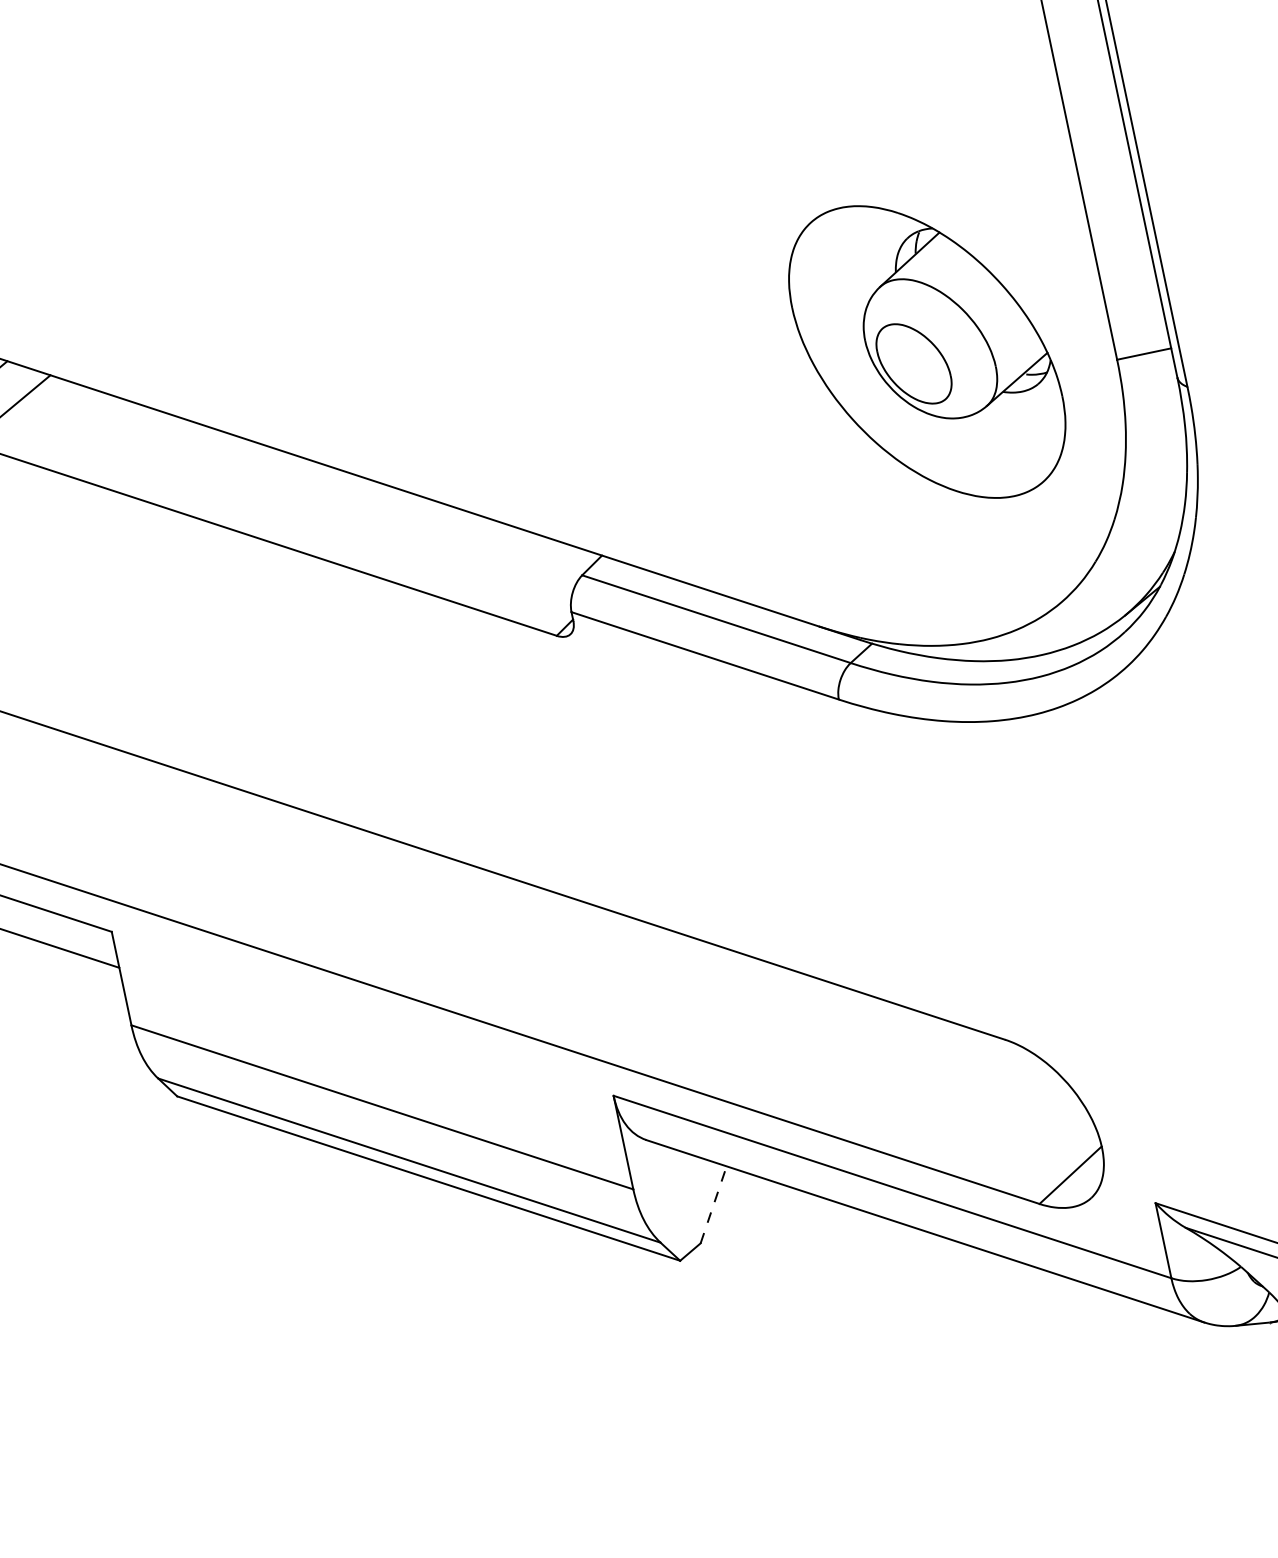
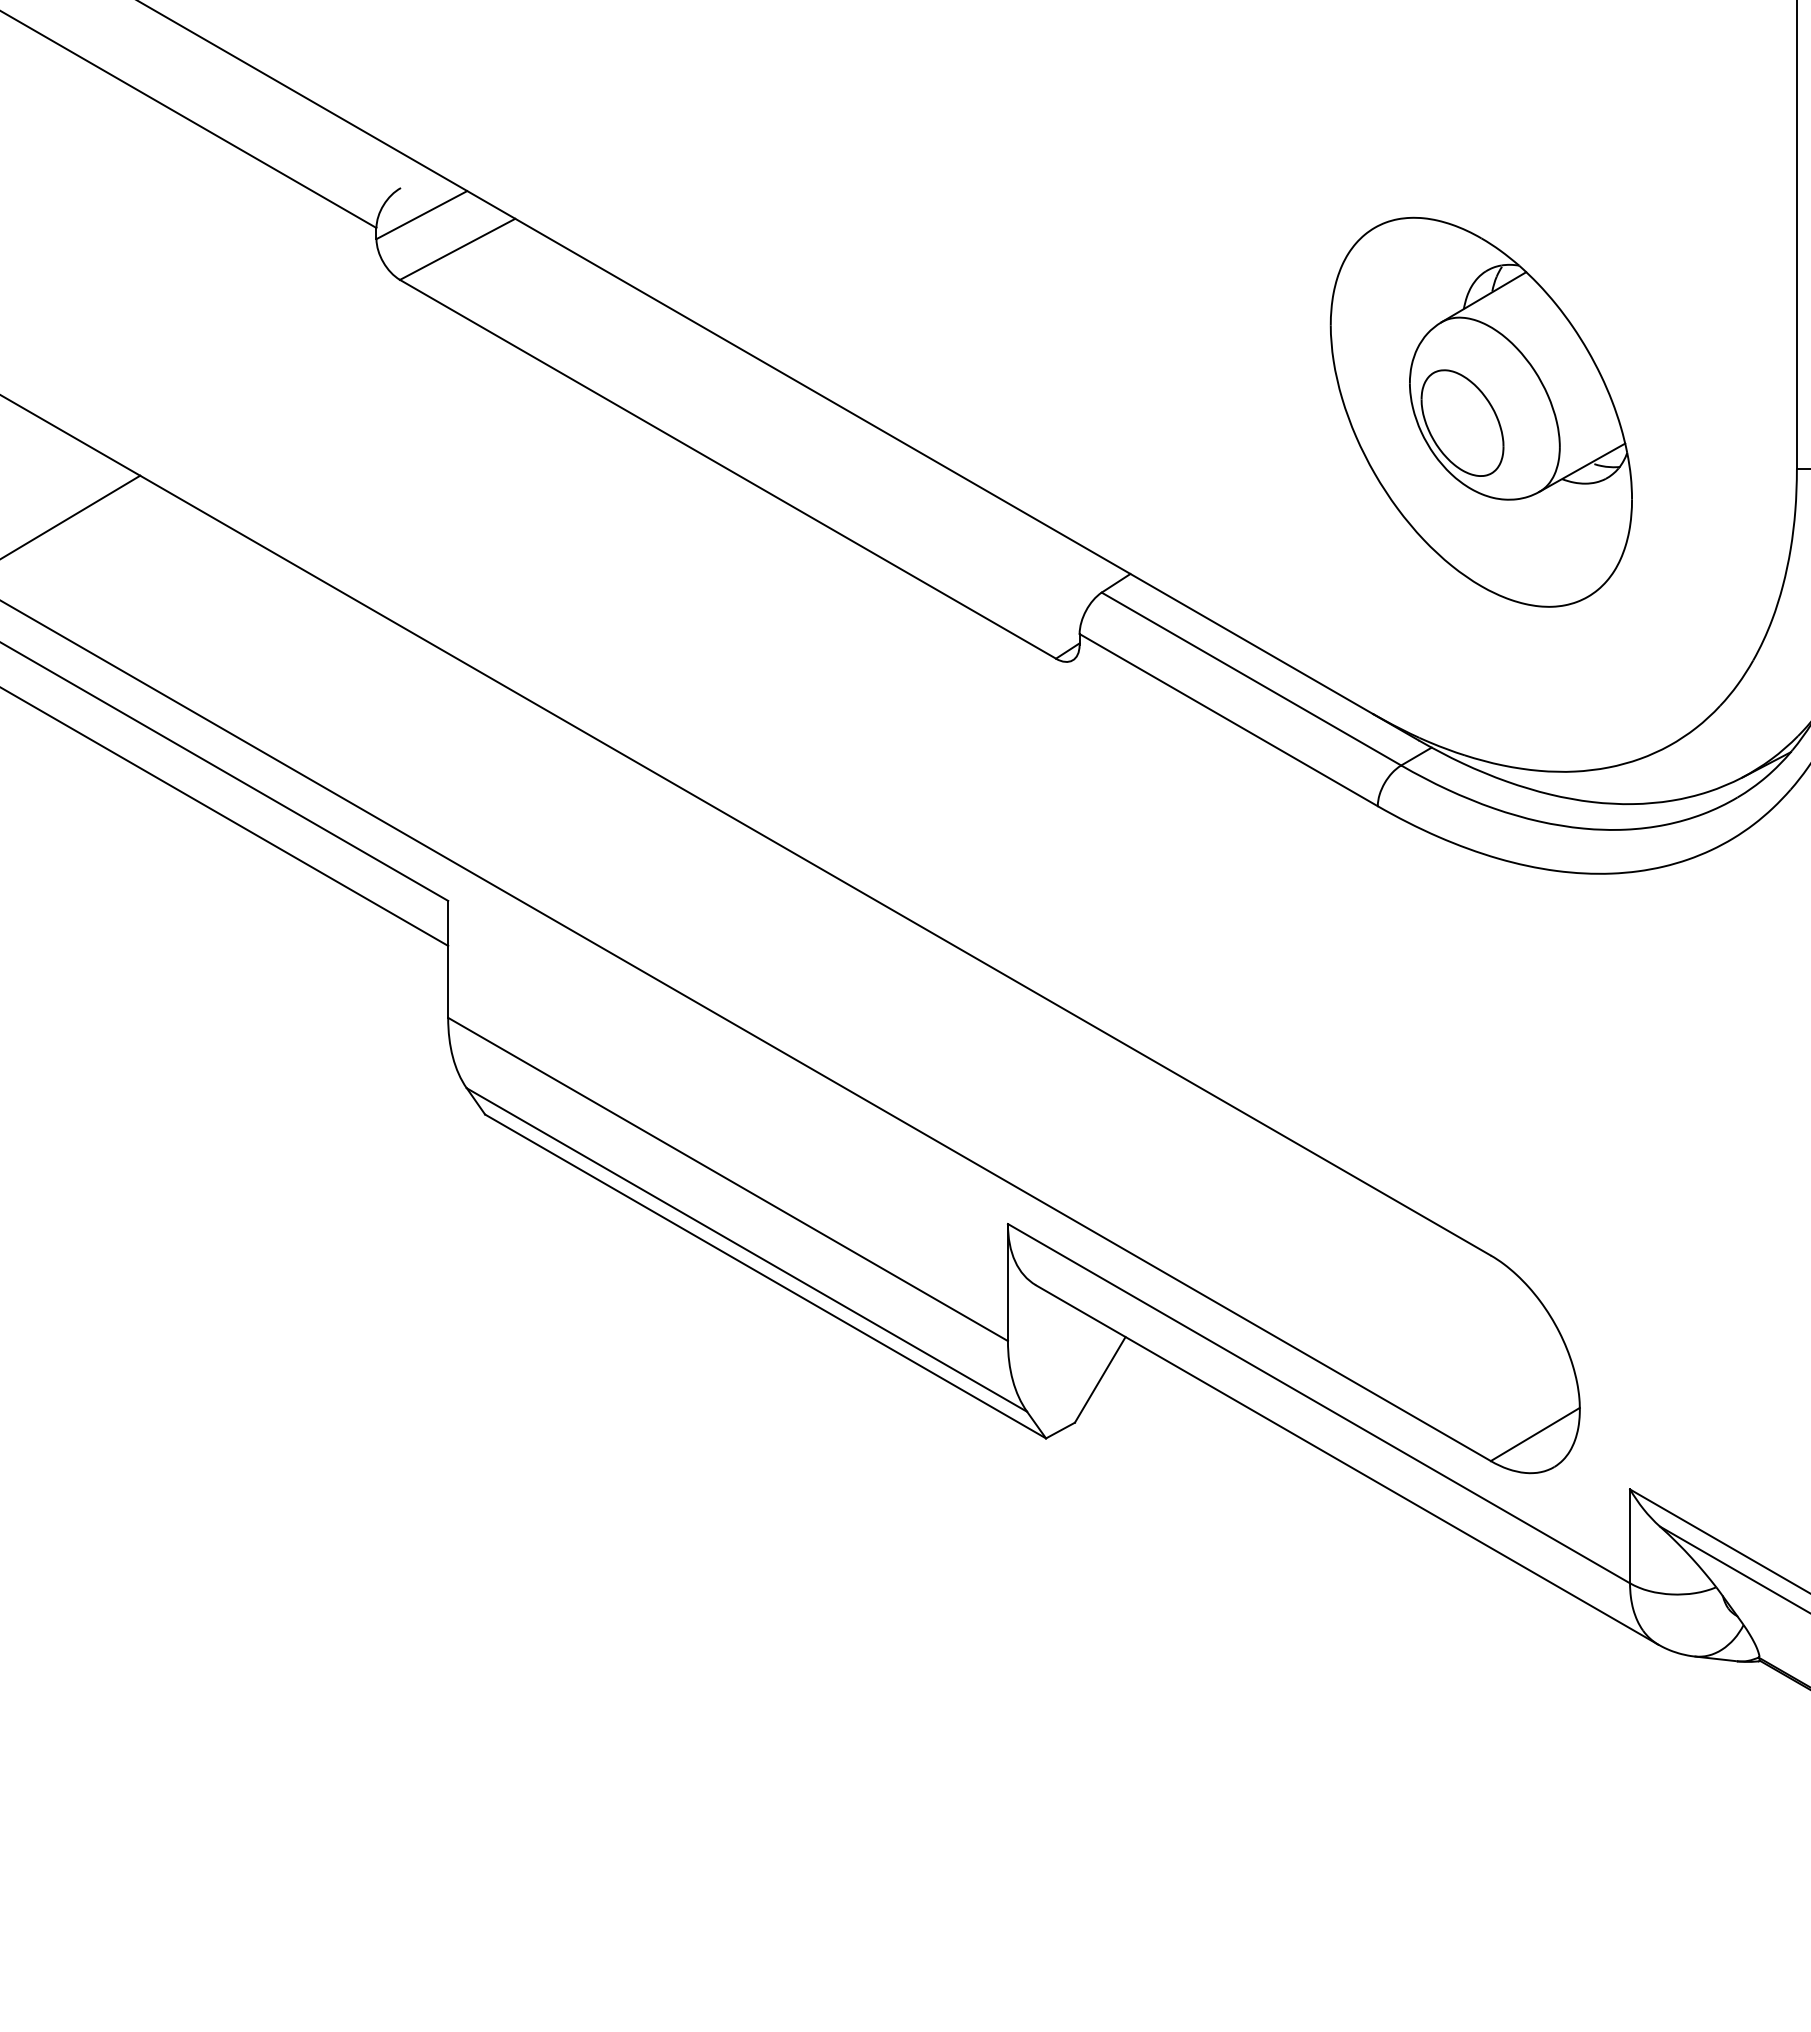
part: (926, 351) -> (1480, 411), moved
line: (713, 1204) -> (1100, 1379), dashed -> solid

